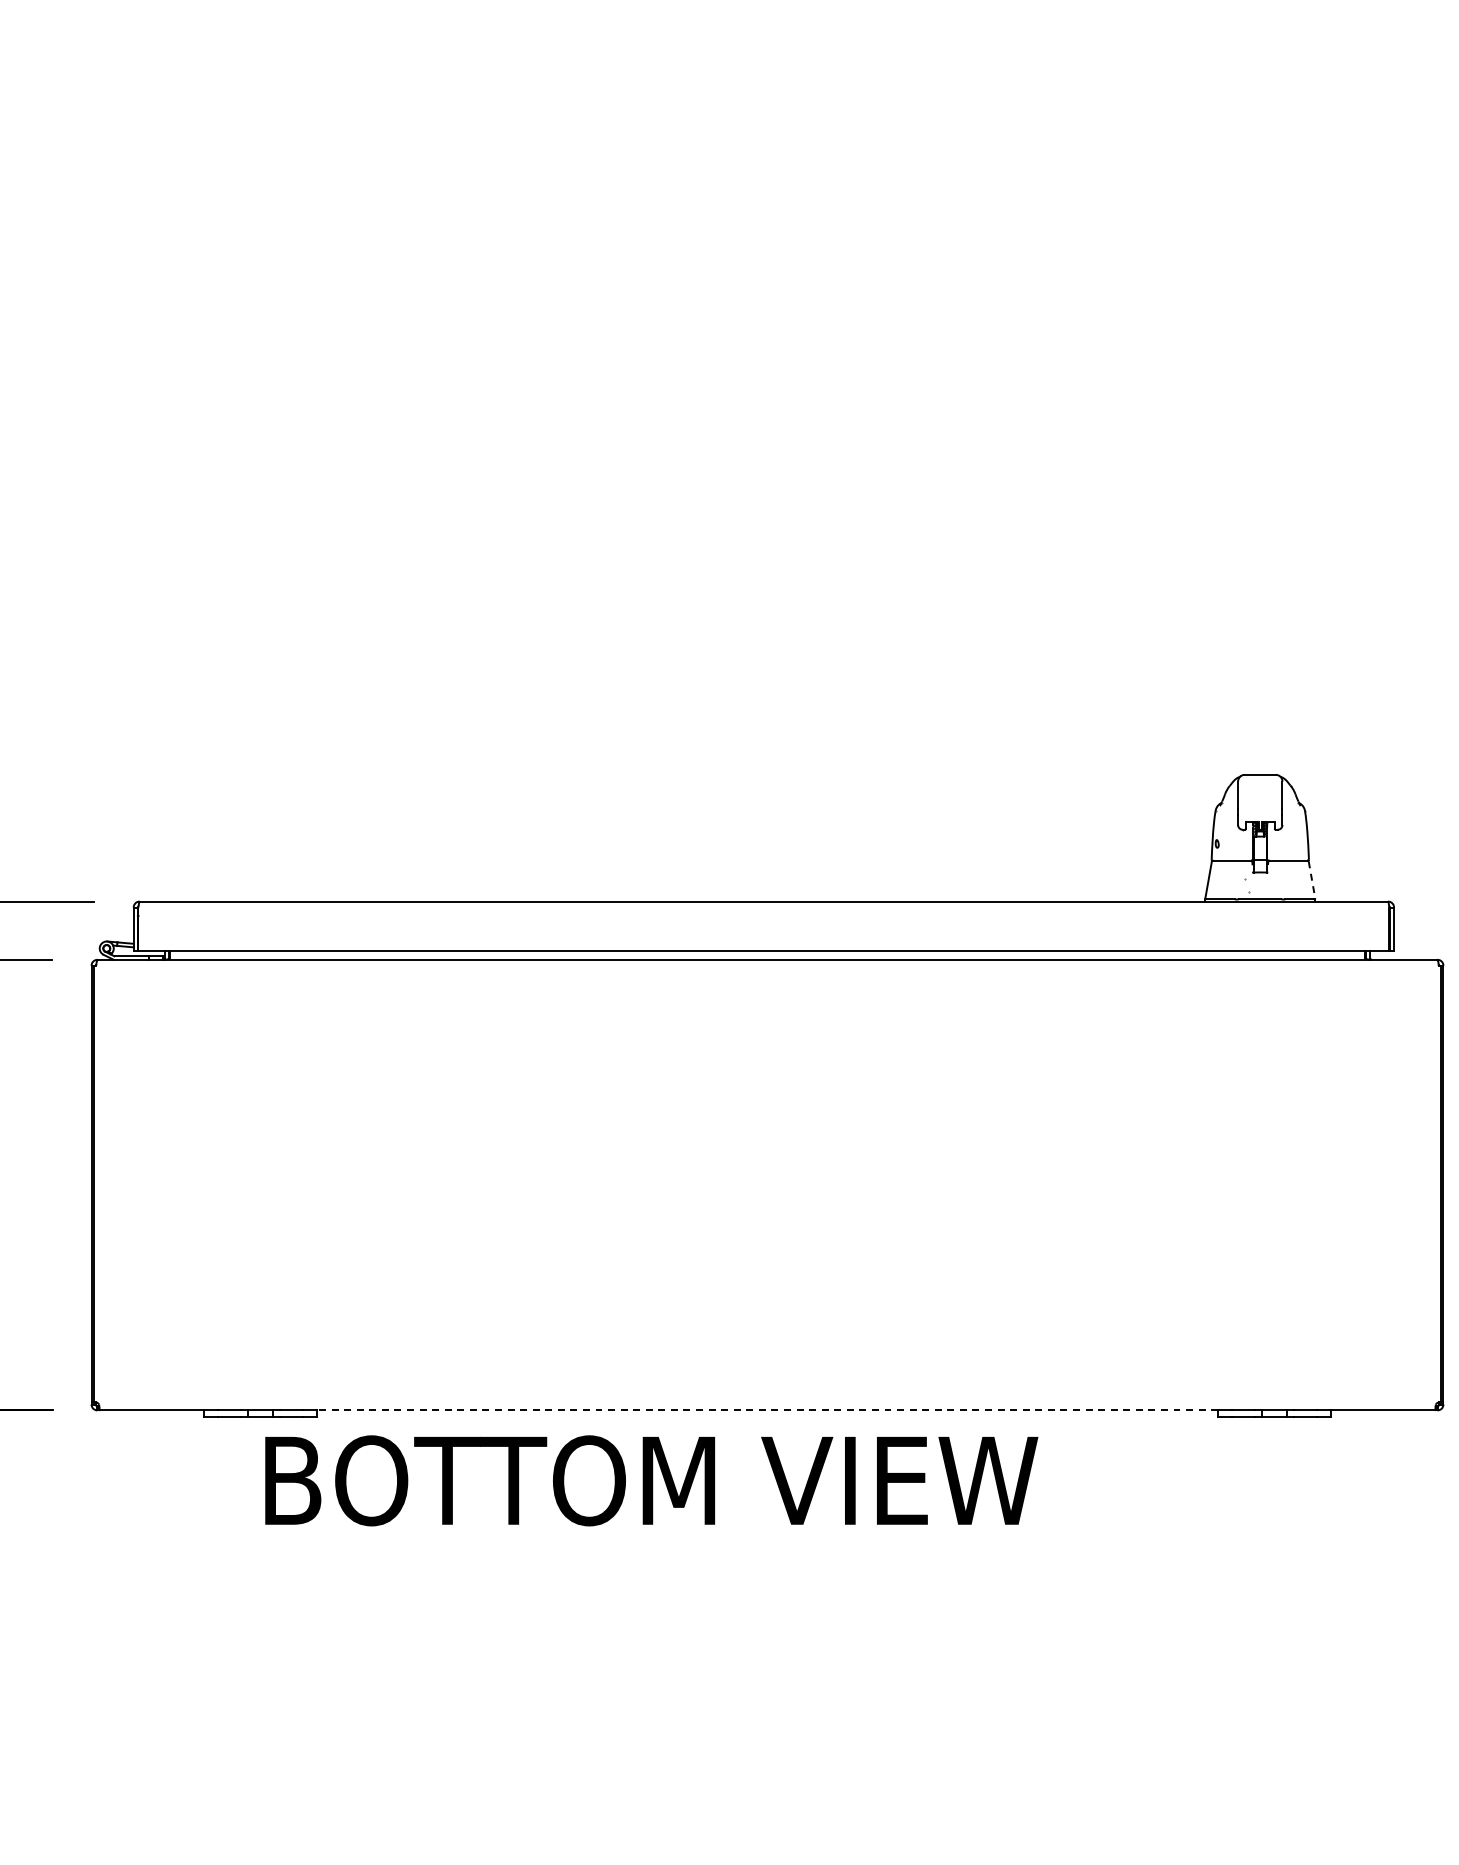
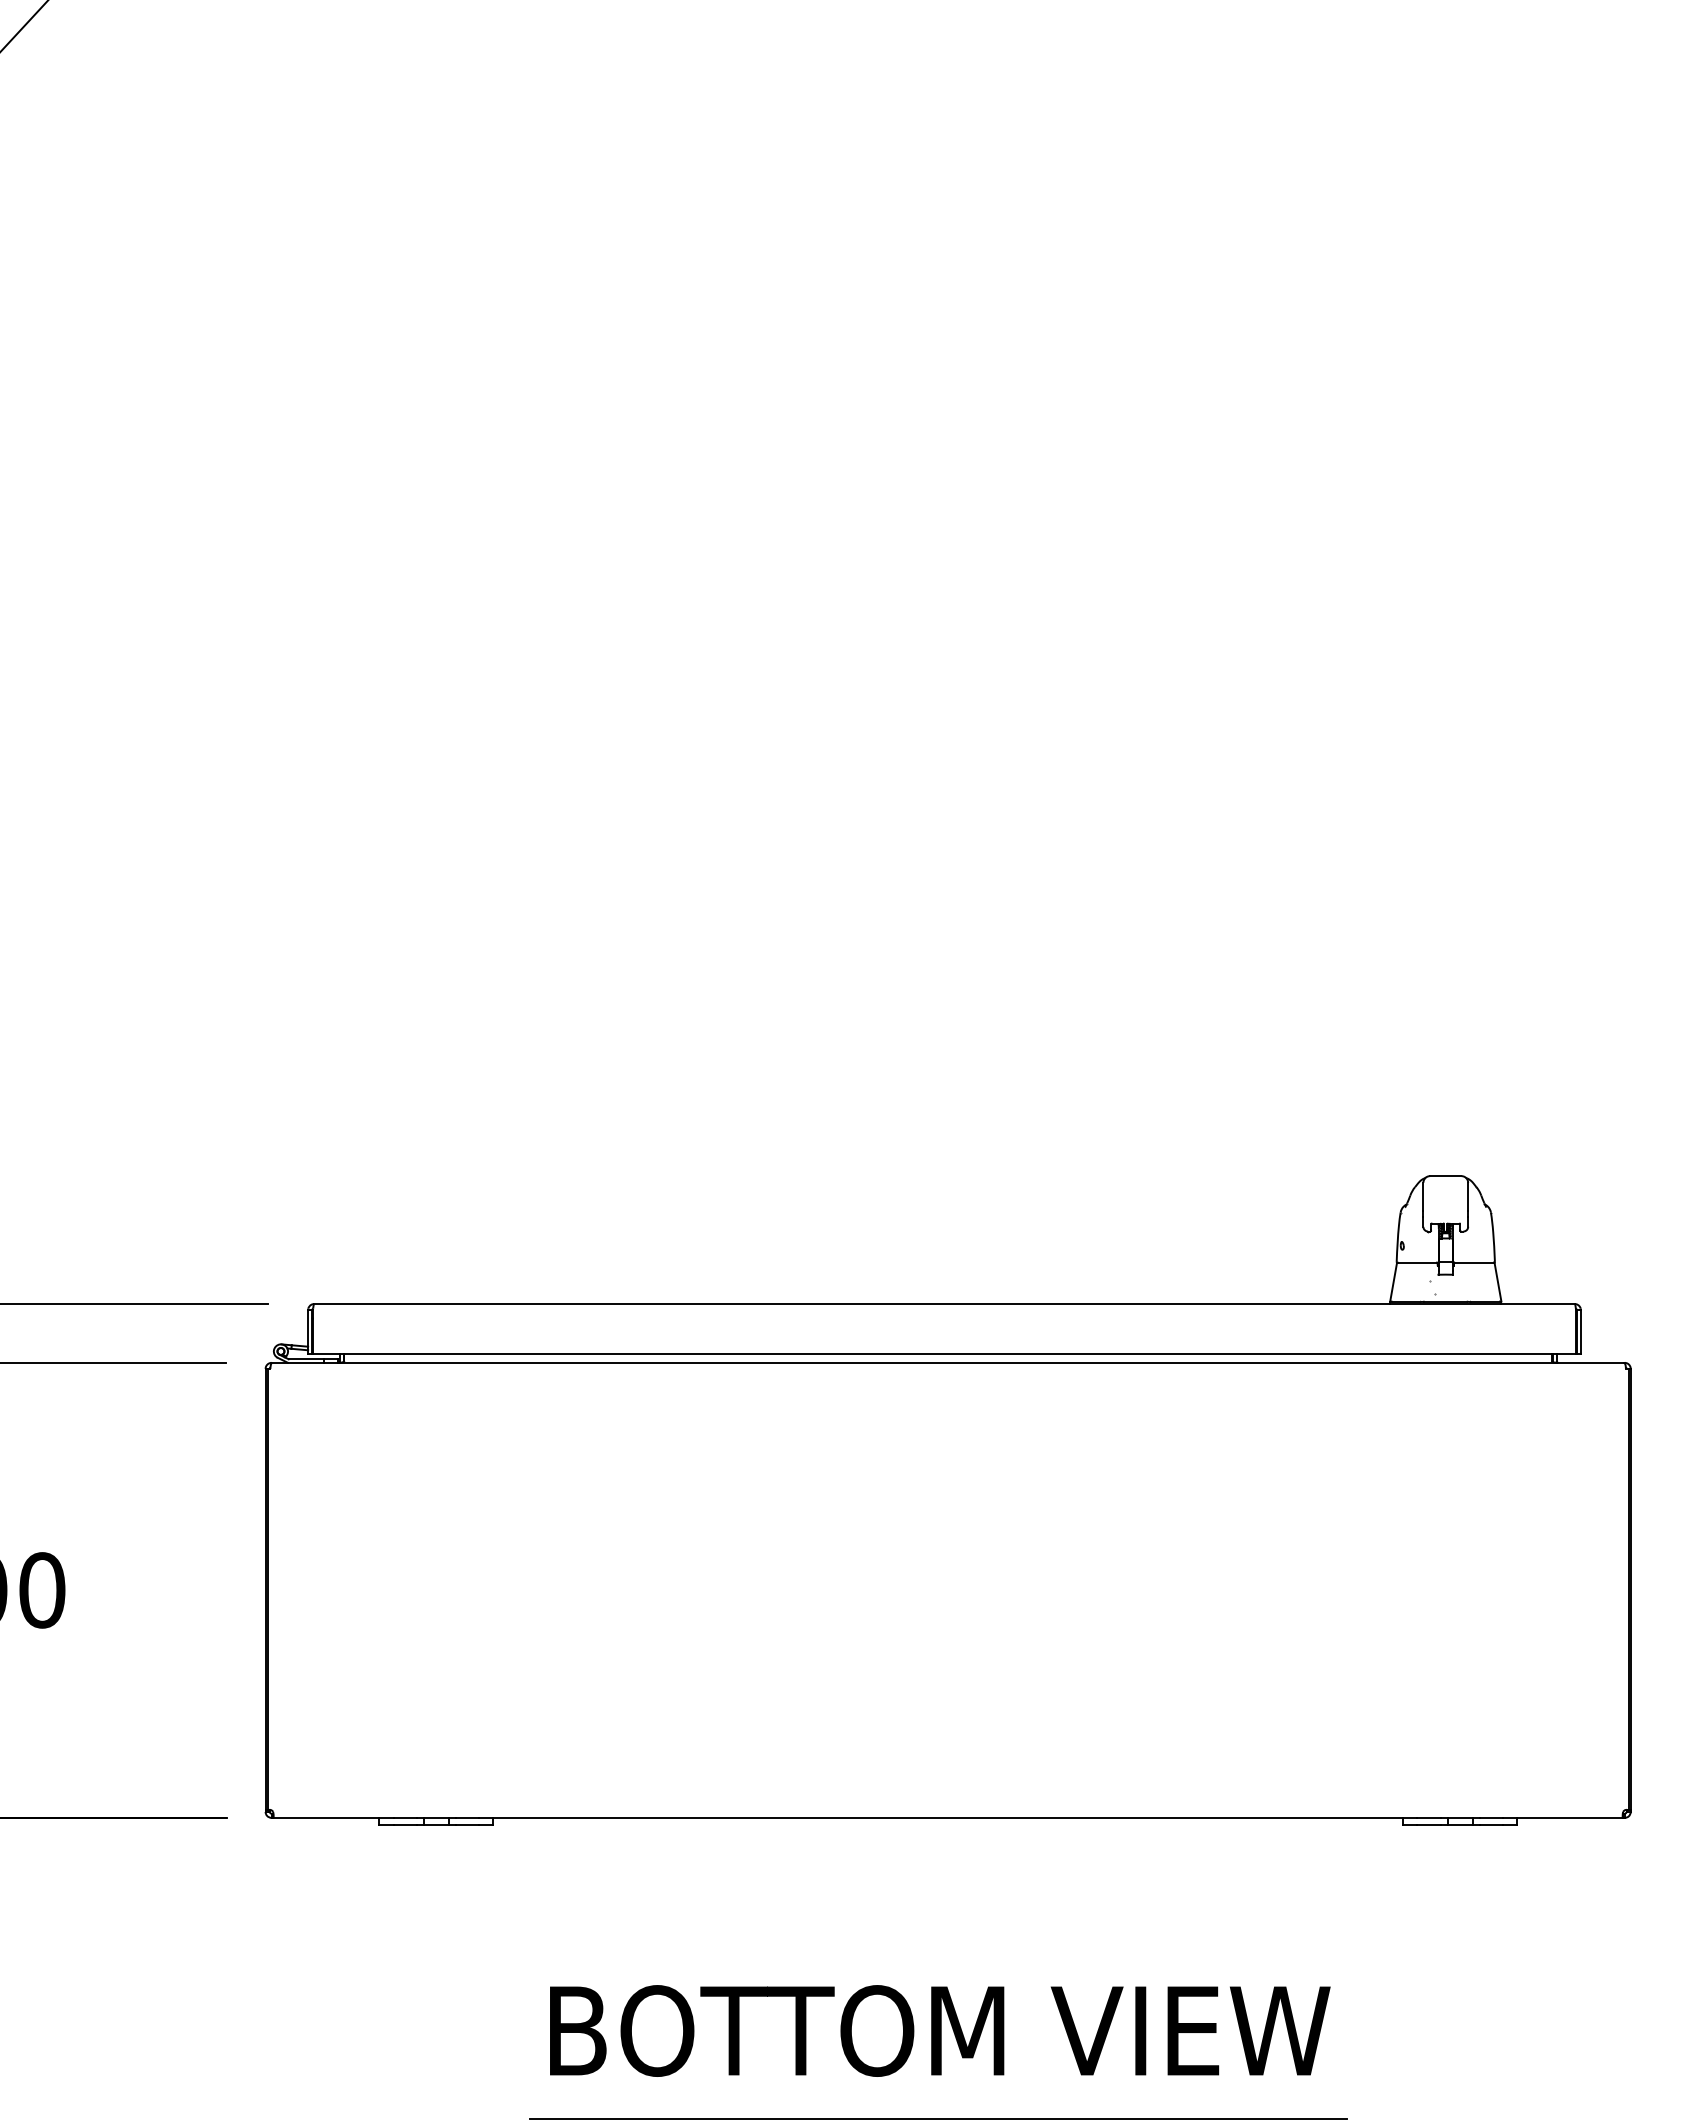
line: (1312, 881) -> (1498, 1283), dashed -> solid
line: (766, 1410) -> (947, 1817), dashed -> solid
text: (651, 1480) -> (940, 2030), moved
line: (757, 1708) -> (938, 2118), added

